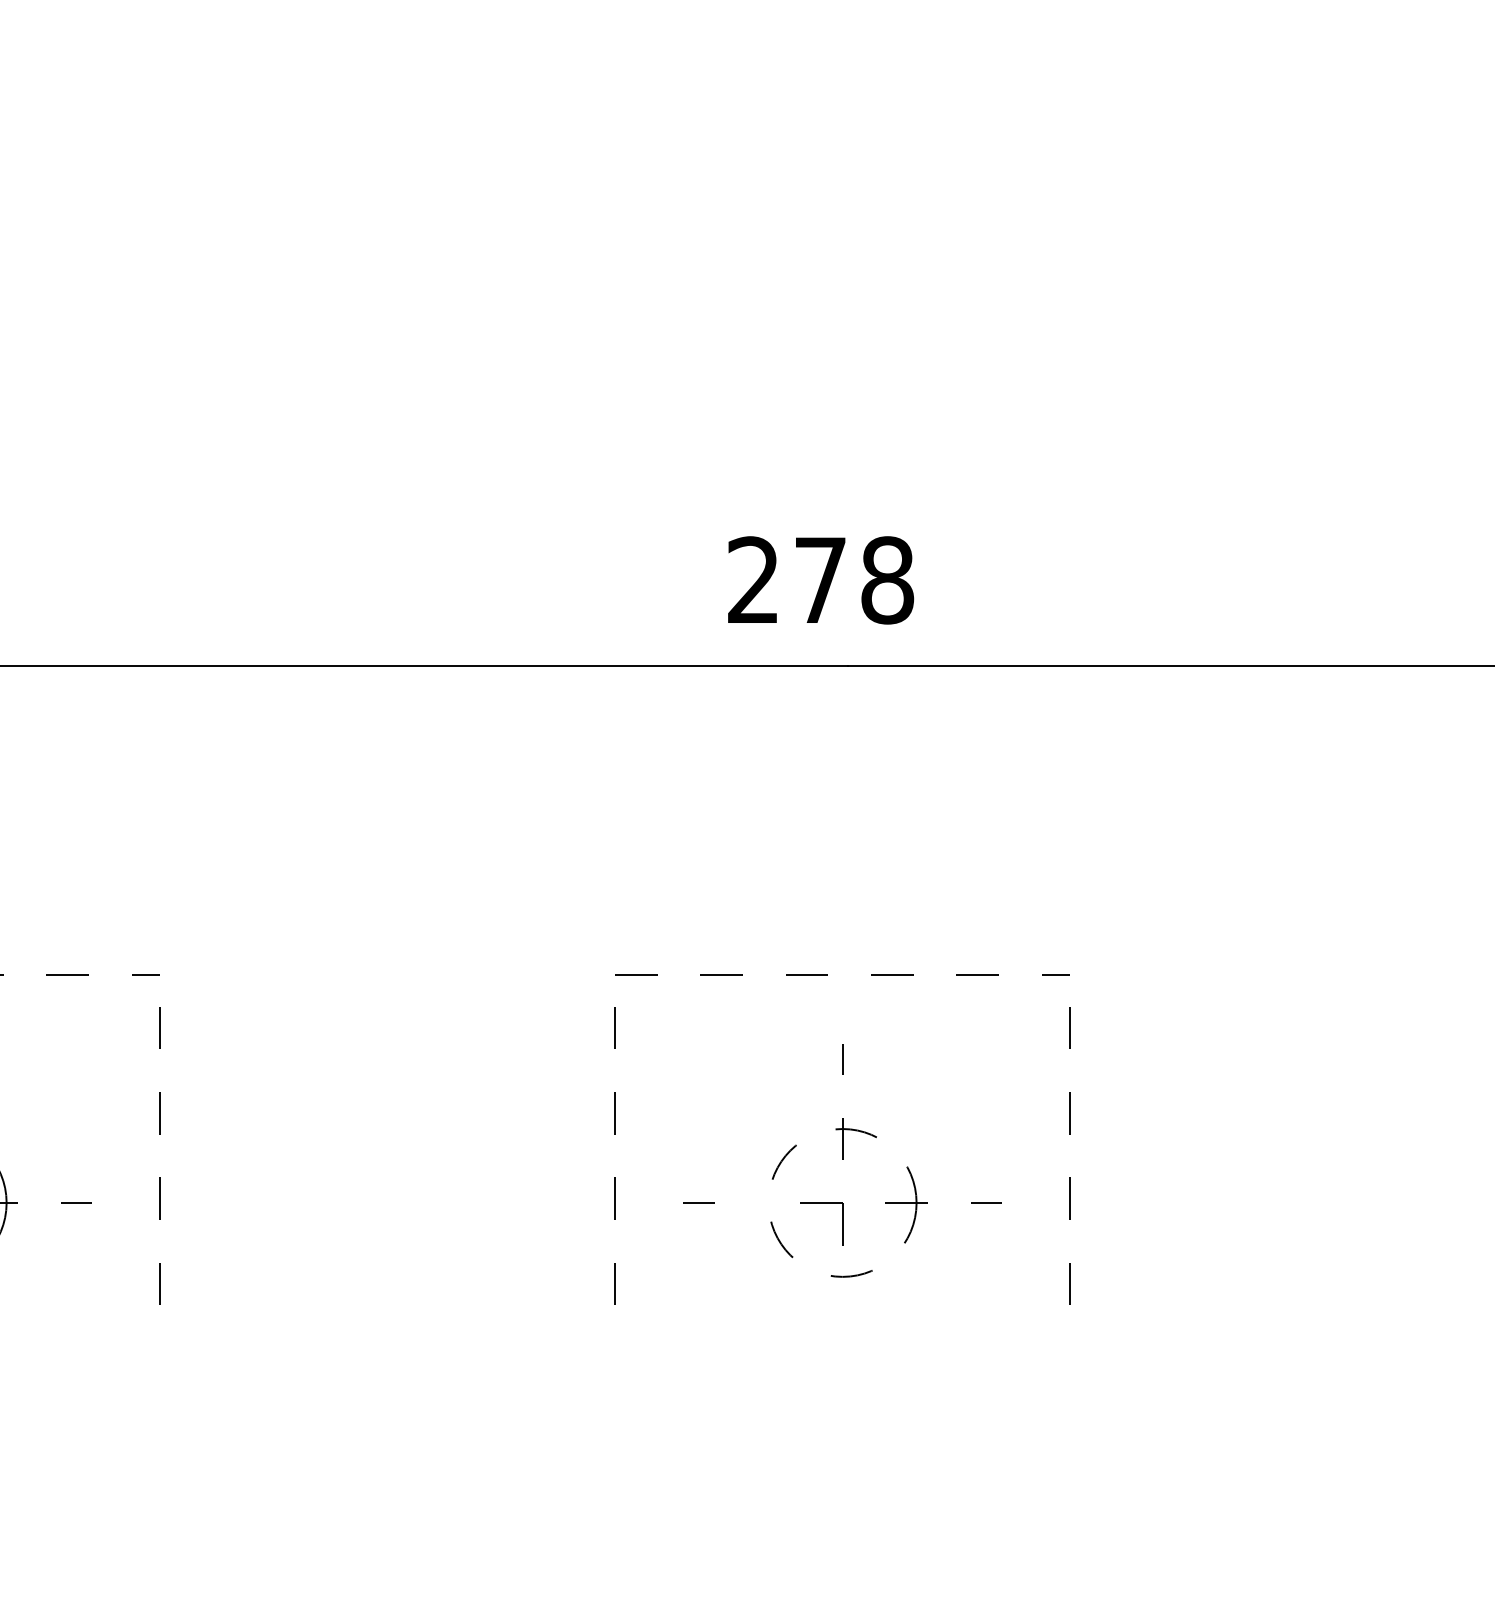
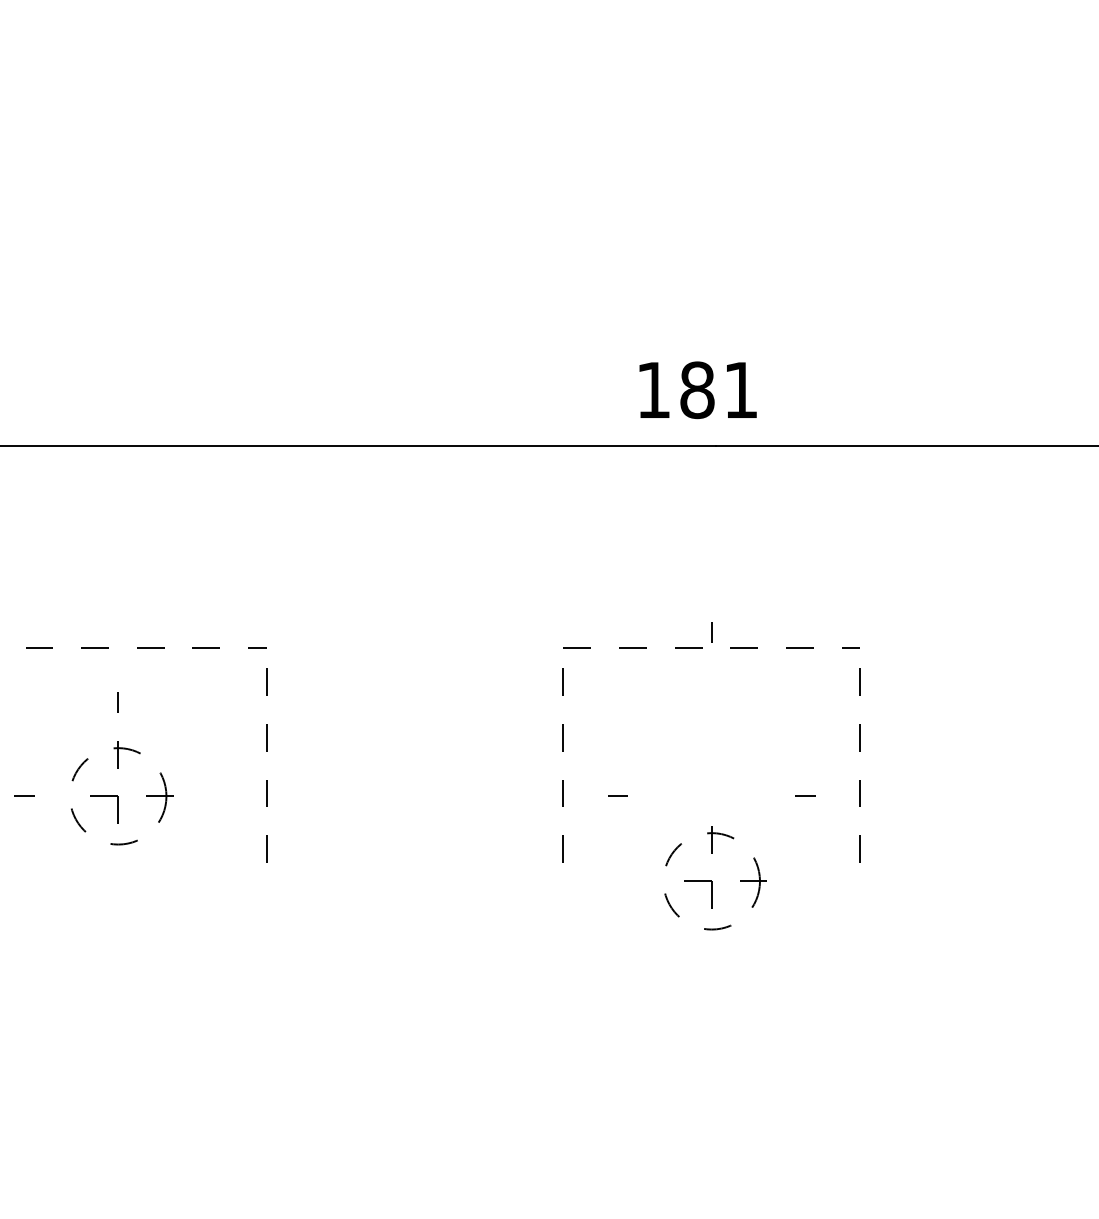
text: (820, 580) -> (697, 390), 278 -> 181
line: (842, 1059) -> (711, 632), moved
part: (848, 1198) -> (715, 878), moved
line: (75, 1201) -> (211, 795), removed

